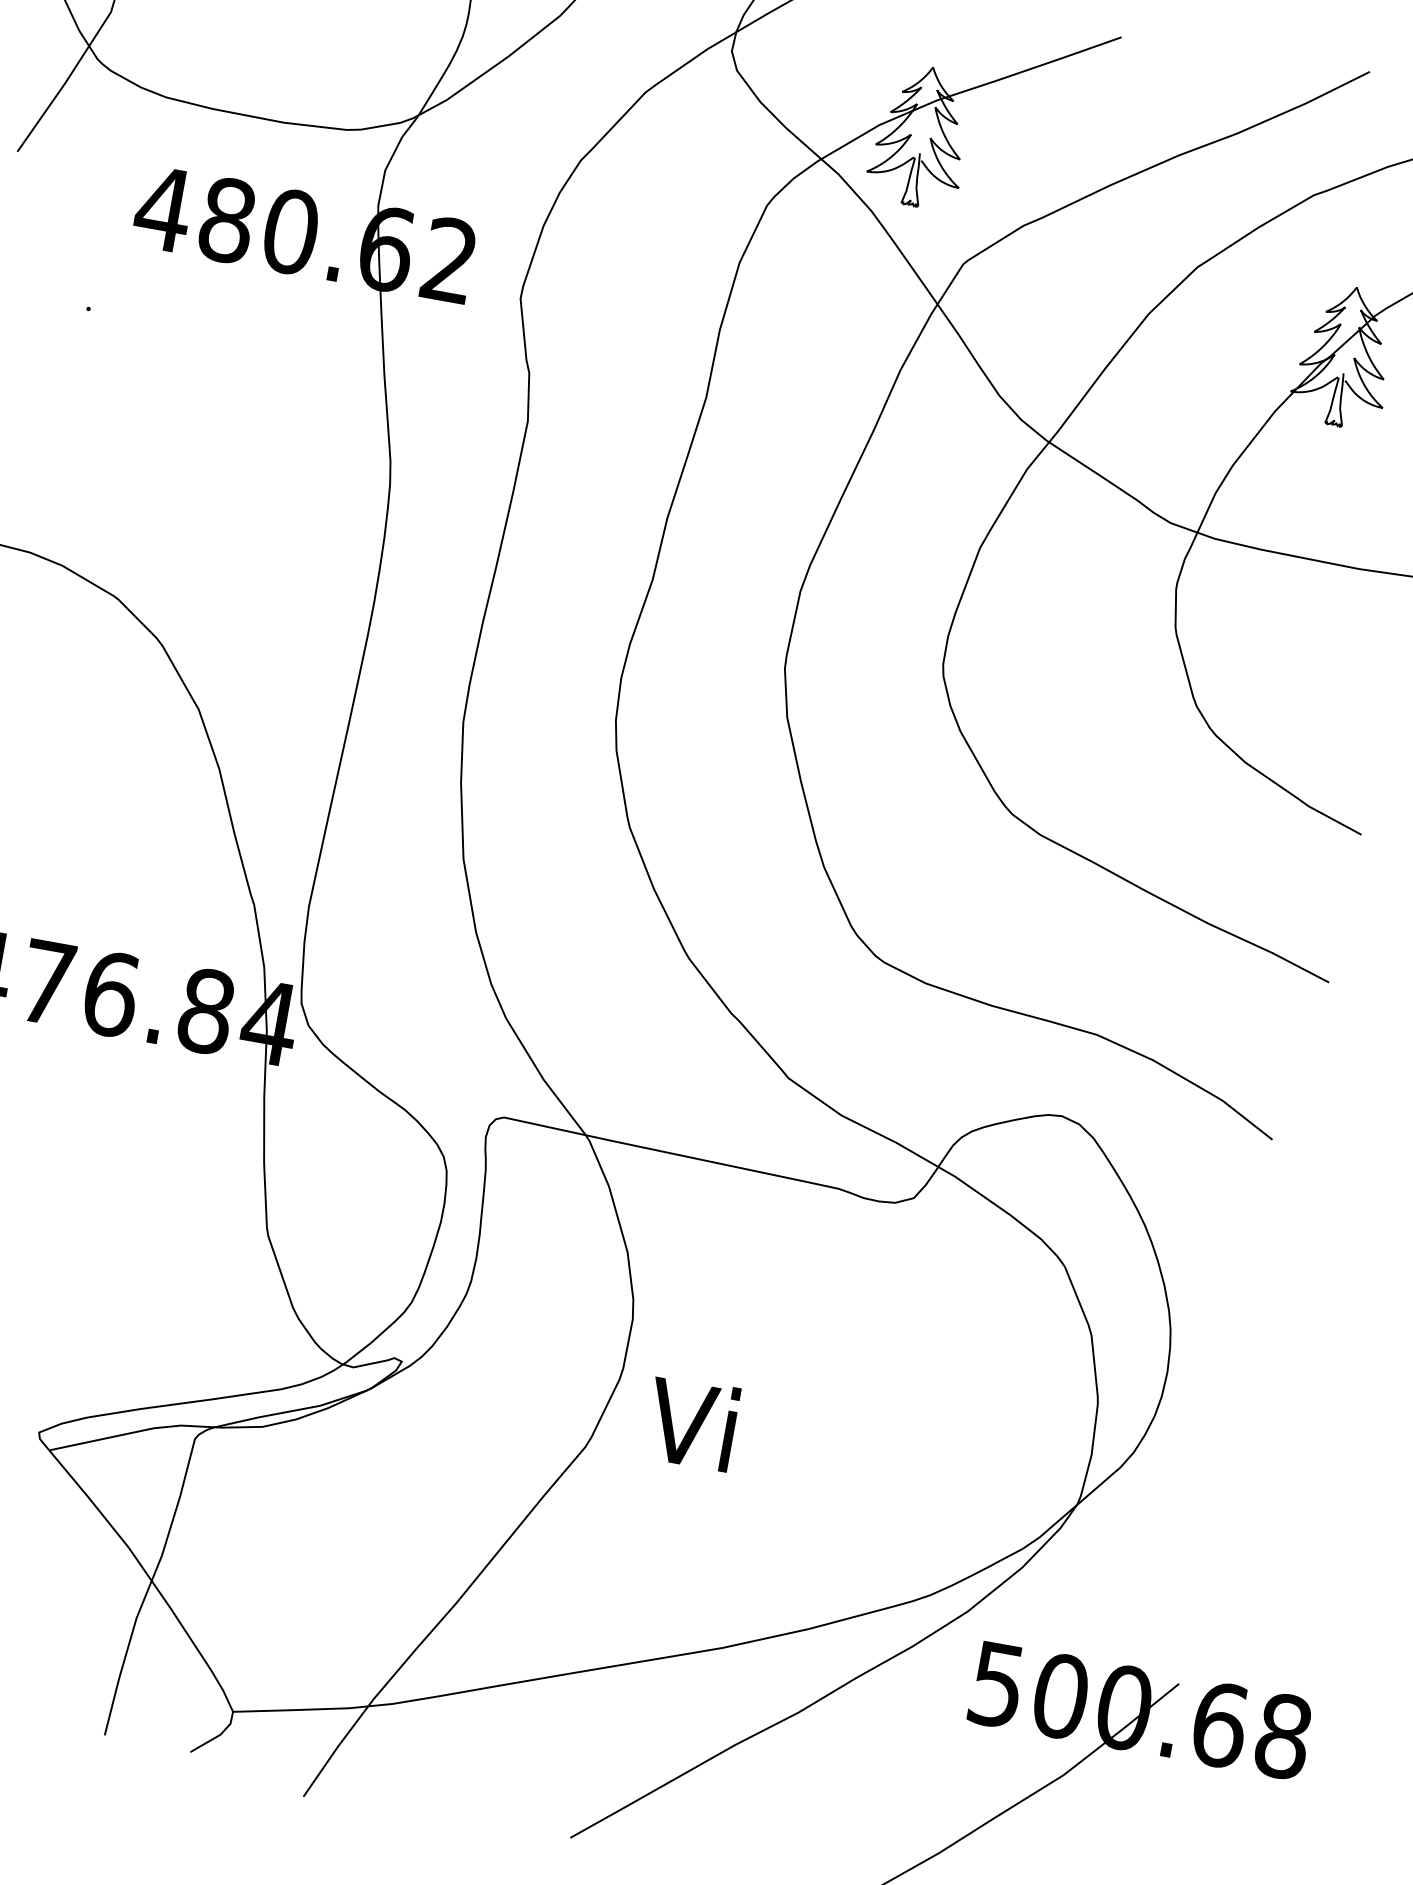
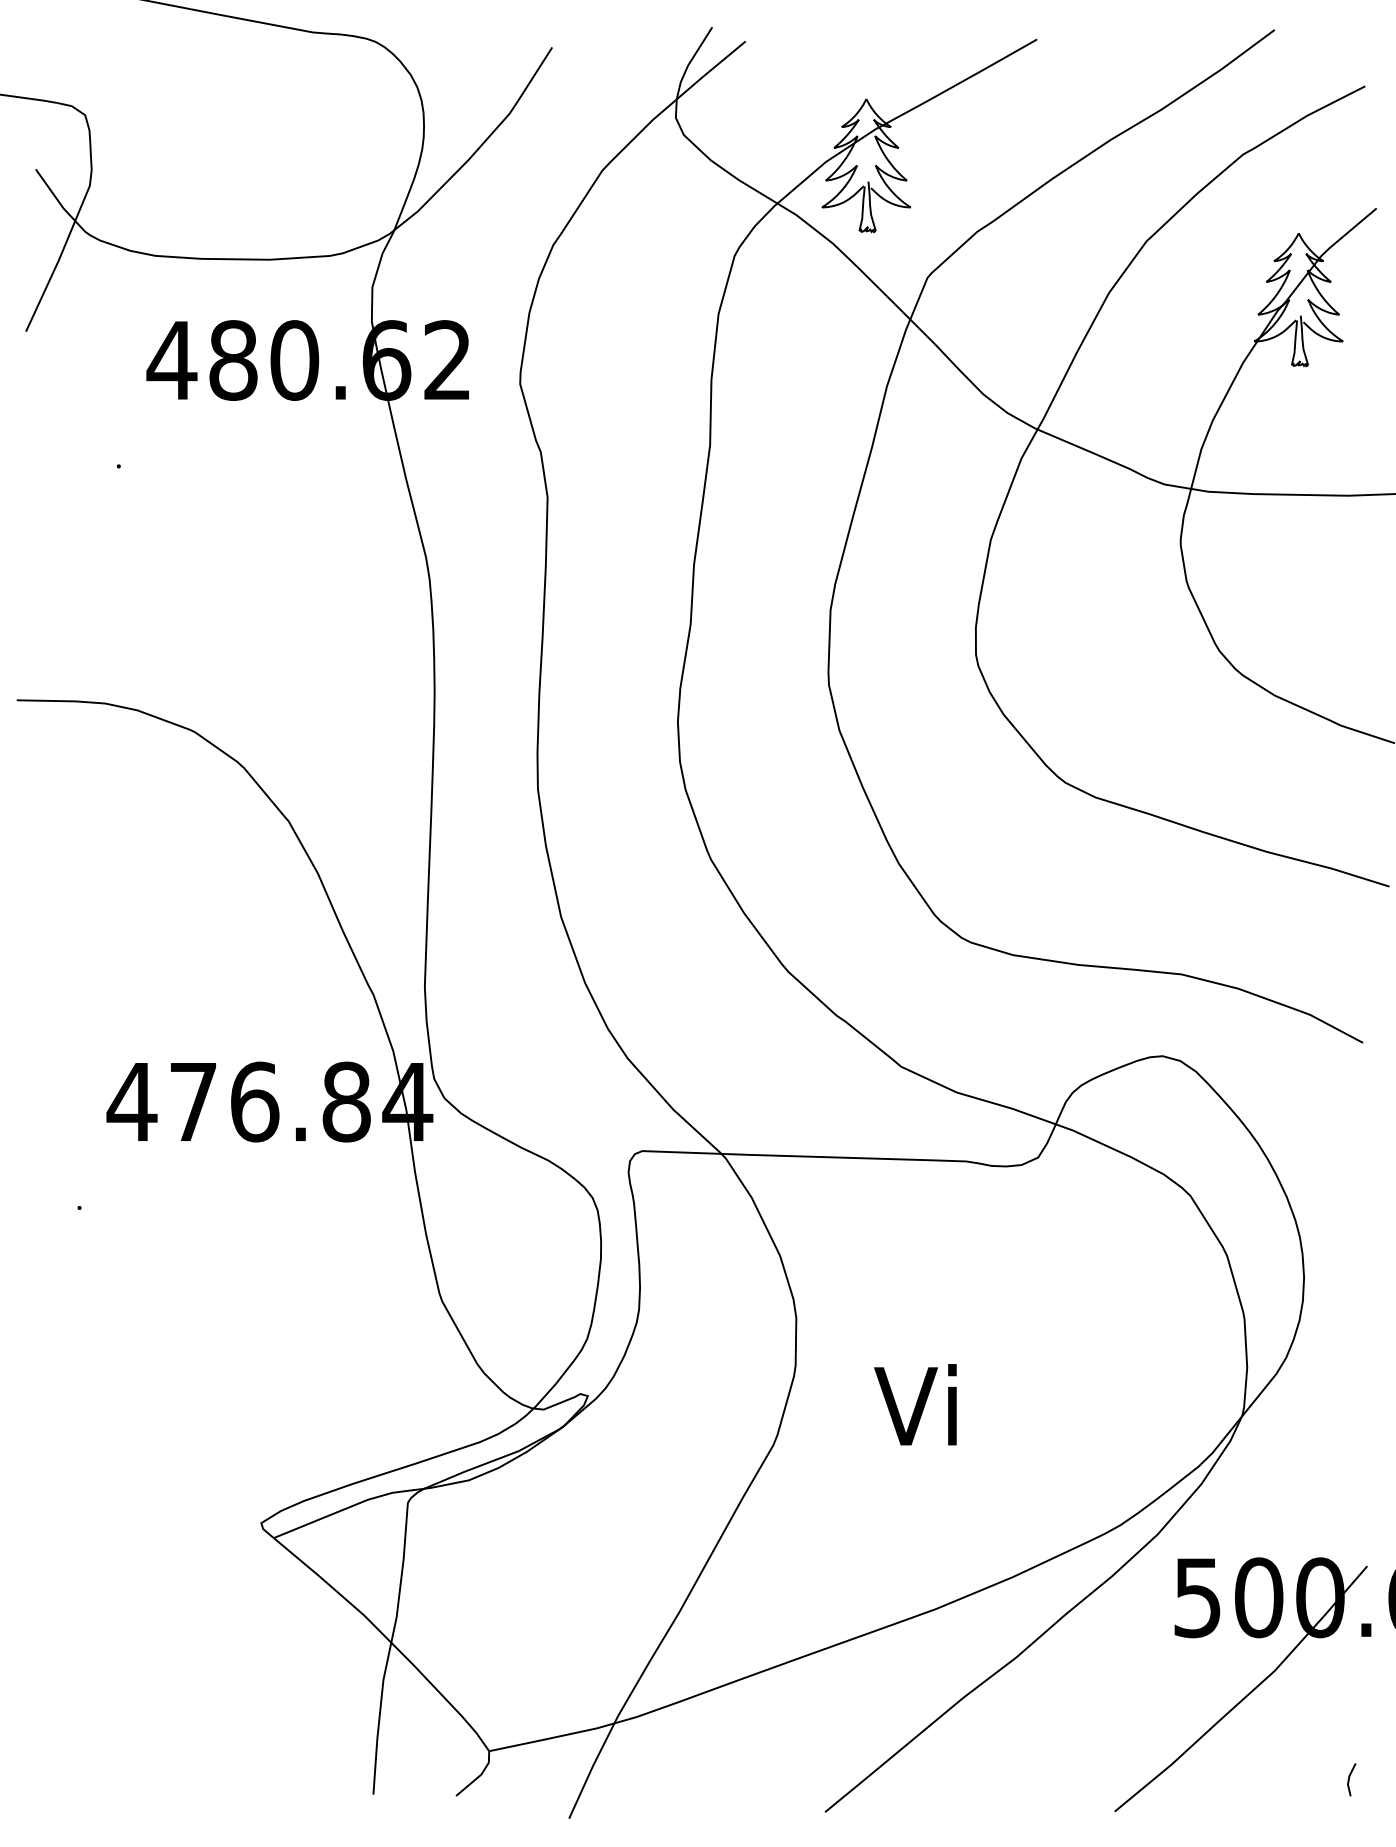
text: (691, 1422) -> (915, 1404), moved

